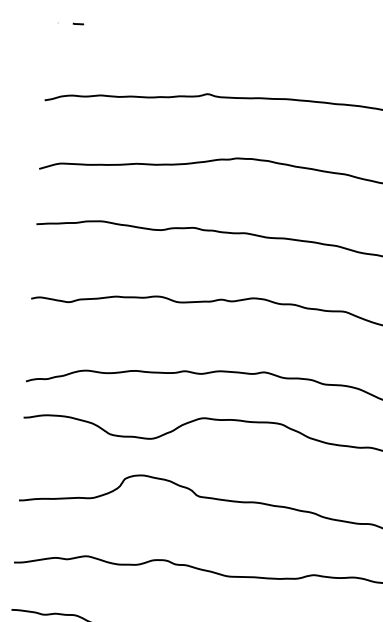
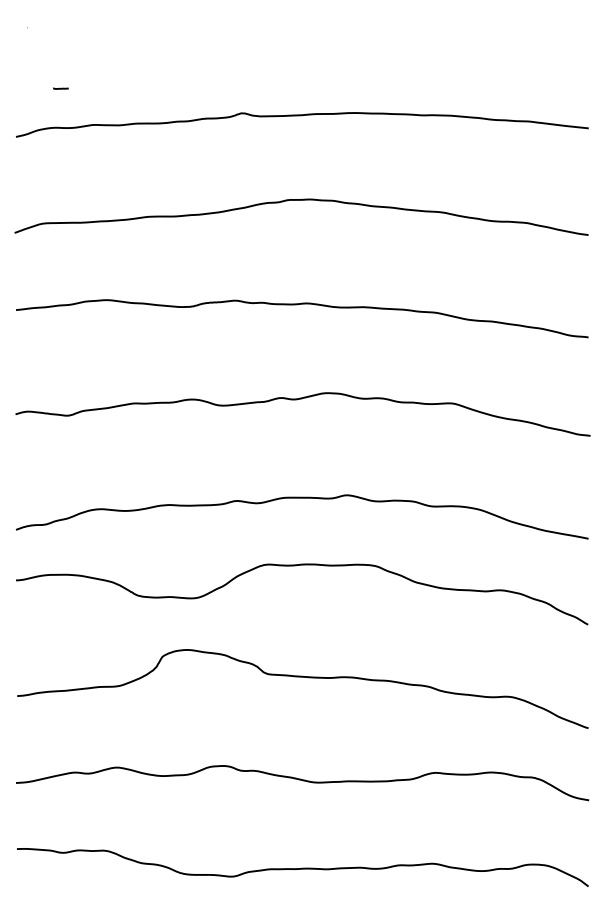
line: (78, 23) -> (60, 88), moved

